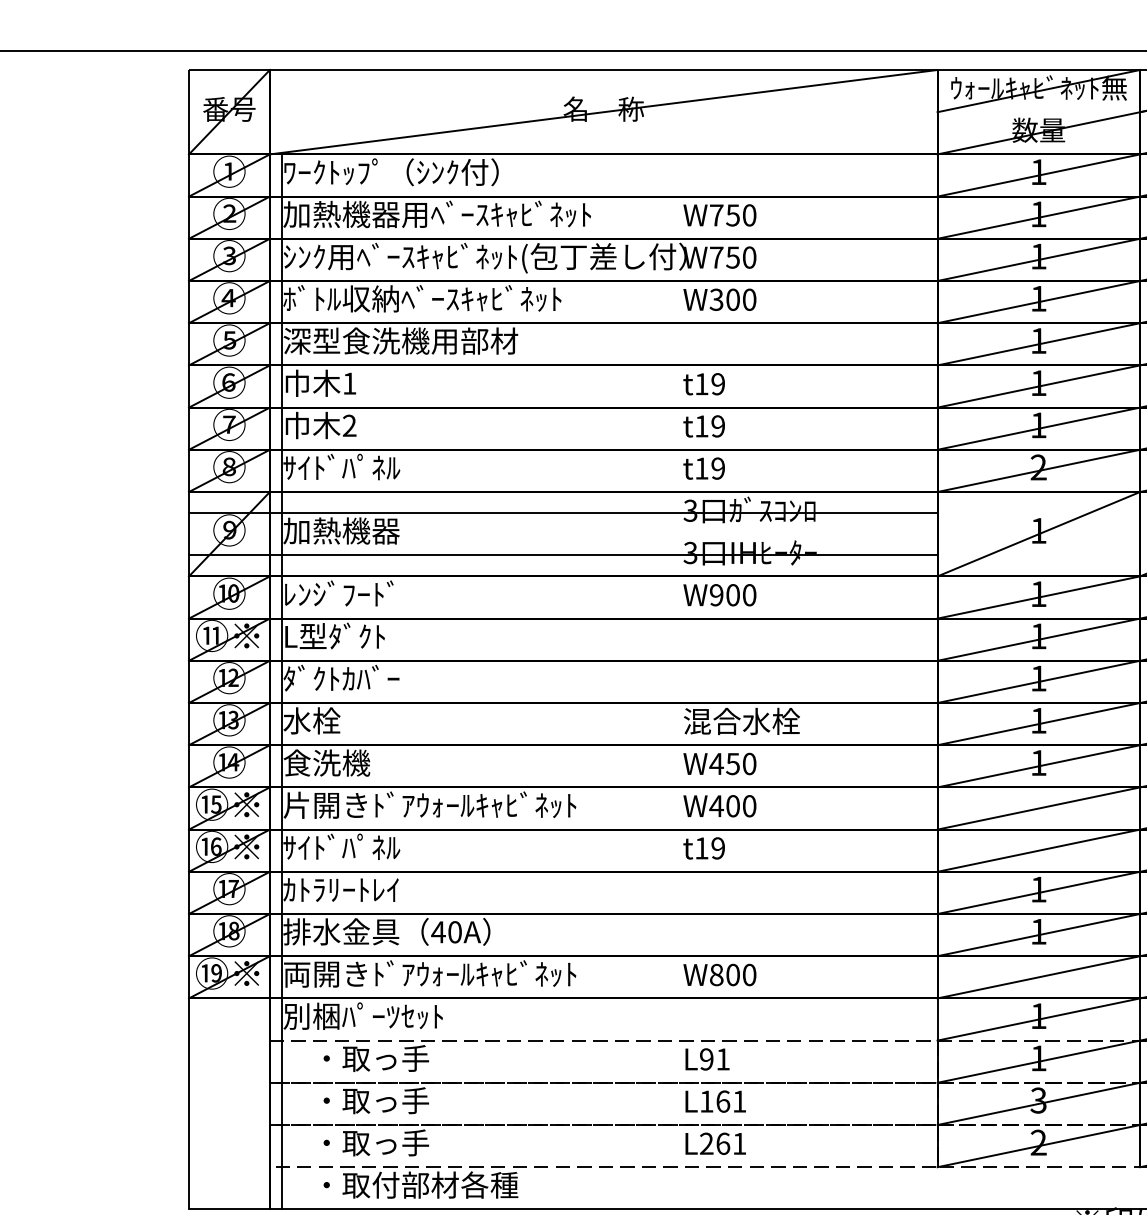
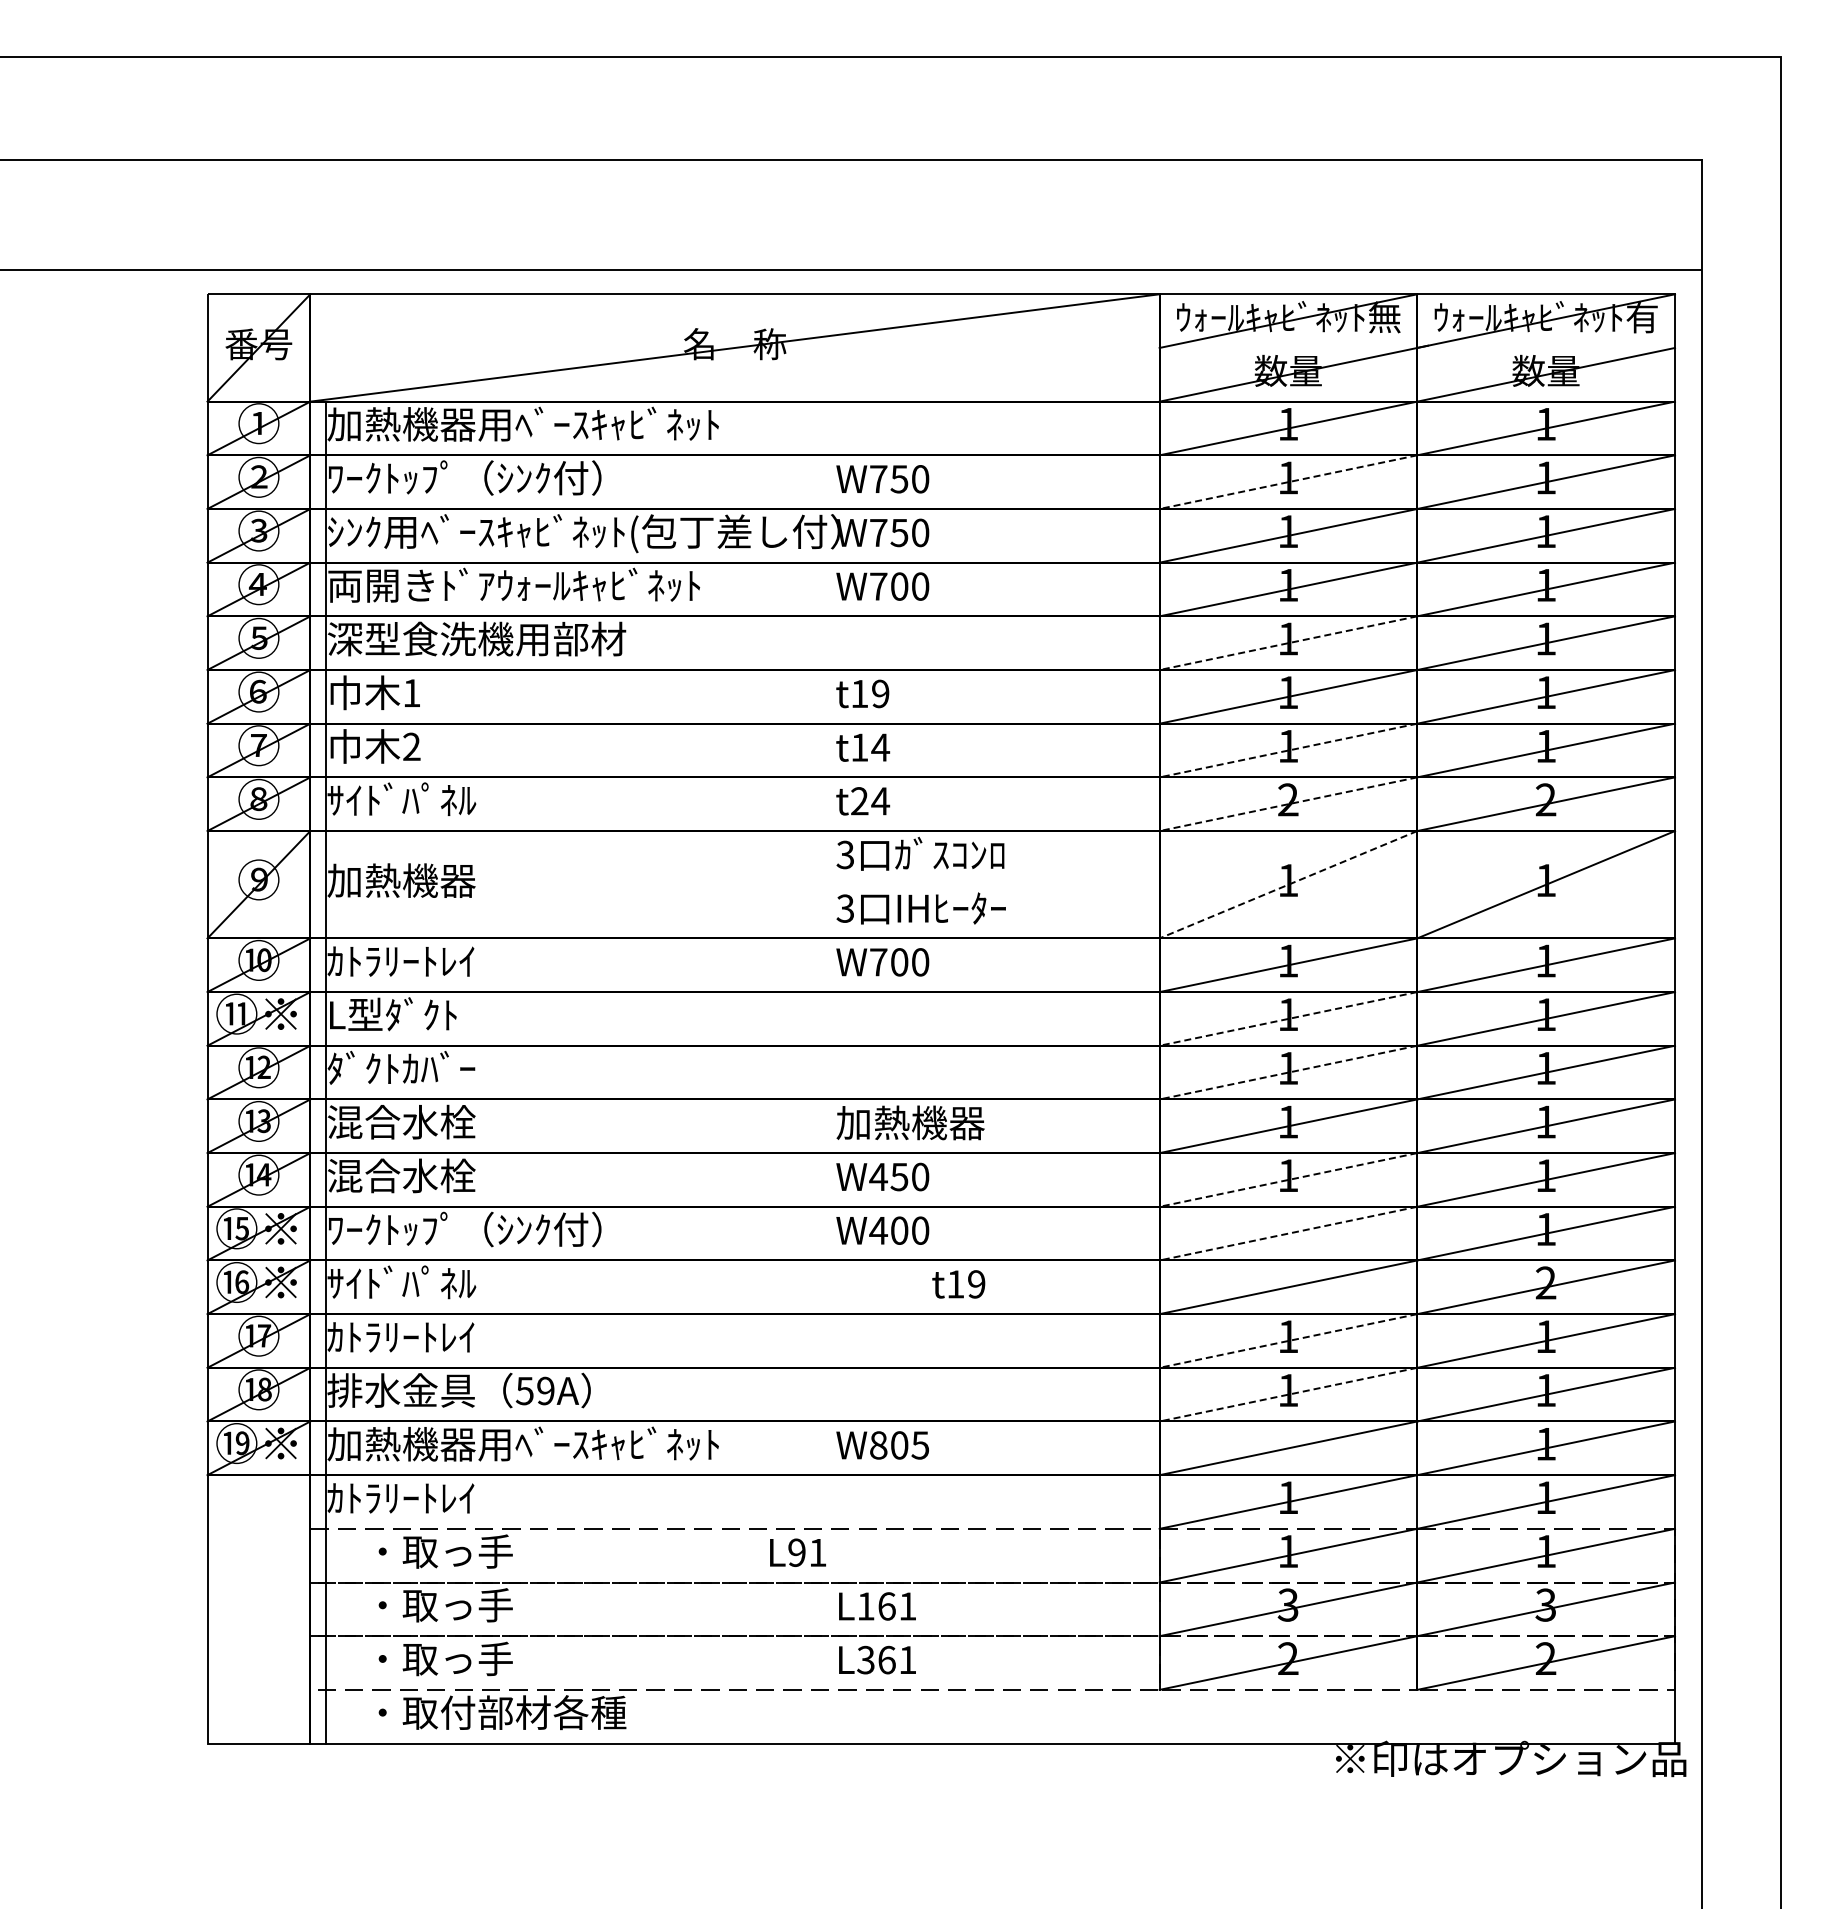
text: (436, 172) -> (522, 424), ﾜｰｸﾄｯﾌﾟ（ｼﾝｸ付） -> 加熱機器用ﾍﾞｰｽｷｬﾋﾞﾈｯﾄ
text: (436, 214) -> (522, 477), 加熱機器用ﾍﾞｰｽｷｬﾋﾞﾈｯﾄ -> ﾜｰｸﾄｯﾌﾟ（ｼﾝｸ付）
line: (1038, 217) -> (1288, 482), solid -> dashed
text: (429, 298) -> (513, 584), ﾎﾞﾄﾙ収納ﾍﾞｰｽｷｬﾋﾞﾈｯﾄ -> 両開きﾄﾞｱｳｫｰﾙｷｬﾋﾞﾈｯﾄ
text: (716, 299) -> (878, 586), W300 -> W700
line: (1038, 344) -> (1288, 643), solid -> dashed
text: (718, 426) -> (880, 747), t19 -> t14
line: (1038, 428) -> (1288, 750), solid -> dashed
text: (710, 468) -> (870, 801), t19 -> t24
line: (1038, 471) -> (1288, 804), solid -> dashed
line: (563, 512) -> (683, 857), removed
line: (1038, 534) -> (1288, 884), solid -> dashed
line: (563, 555) -> (683, 911), removed
text: (340, 592) -> (400, 959), ﾚﾝｼﾞﾌｰﾄﾞ -> ｶﾄﾗﾘｰﾄﾚｲ
text: (716, 595) -> (878, 962), W900 -> W700
line: (1038, 639) -> (1288, 1018), solid -> dashed
line: (1038, 681) -> (1288, 1072), solid -> dashed
text: (341, 720) -> (401, 1121), 水栓 -> 混合水栓
text: (741, 721) -> (910, 1122), 混合水栓 -> 加熱機器
text: (341, 762) -> (401, 1175), 食洗機 -> 混合水栓
line: (1038, 765) -> (1288, 1179), solid -> dashed
text: (429, 805) -> (513, 1229), 片開きﾄﾞｱｳｫｰﾙｷｬﾋﾞﾈｯﾄ -> ﾜｰｸﾄｯﾌﾟ（ｼﾝｸ付）
line: (1038, 808) -> (1288, 1233), solid -> dashed
text: (703, 848) -> (958, 1284), moved
line: (1038, 892) -> (1288, 1340), solid -> dashed
text: (446, 931) -> (534, 1390), 40A -> 59A
line: (1038, 934) -> (1288, 1394), solid -> dashed
text: (436, 973) -> (522, 1443), 両開きﾄﾞｱｳｫｰﾙｷｬﾋﾞﾈｯﾄ -> 加熱機器用ﾍﾞｰｽｷｬﾋﾞﾈｯﾄ
text: (749, 975) -> (920, 1445), W800 -> W805
text: (362, 1015) -> (428, 1497), 別梱ﾊﾟｰﾂｾｯﾄ -> ｶﾄﾗﾘｰﾄﾚｲ
text: (707, 1059) -> (797, 1552), moved
text: (706, 1144) -> (865, 1660), L261 -> L361

